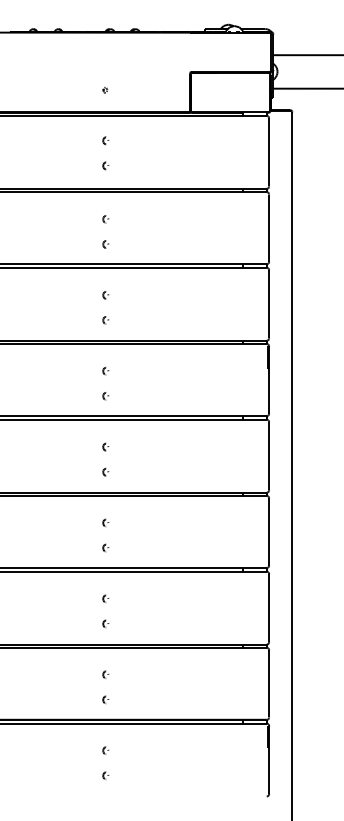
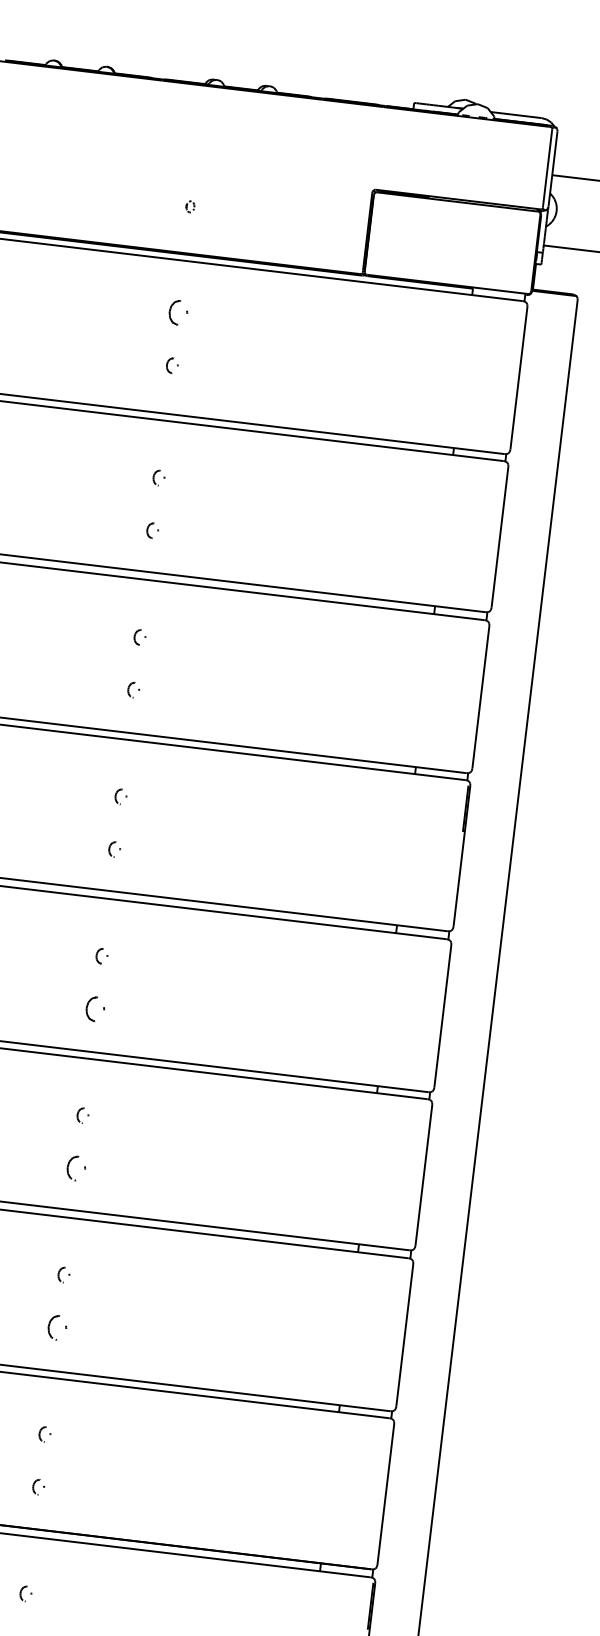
part: (105, 140) -> (178, 312), size x1.6
part: (105, 471) -> (95, 1007), size x1.6
part: (105, 547) -> (76, 1167), size x1.6
part: (105, 623) -> (57, 1326), size x1.6

